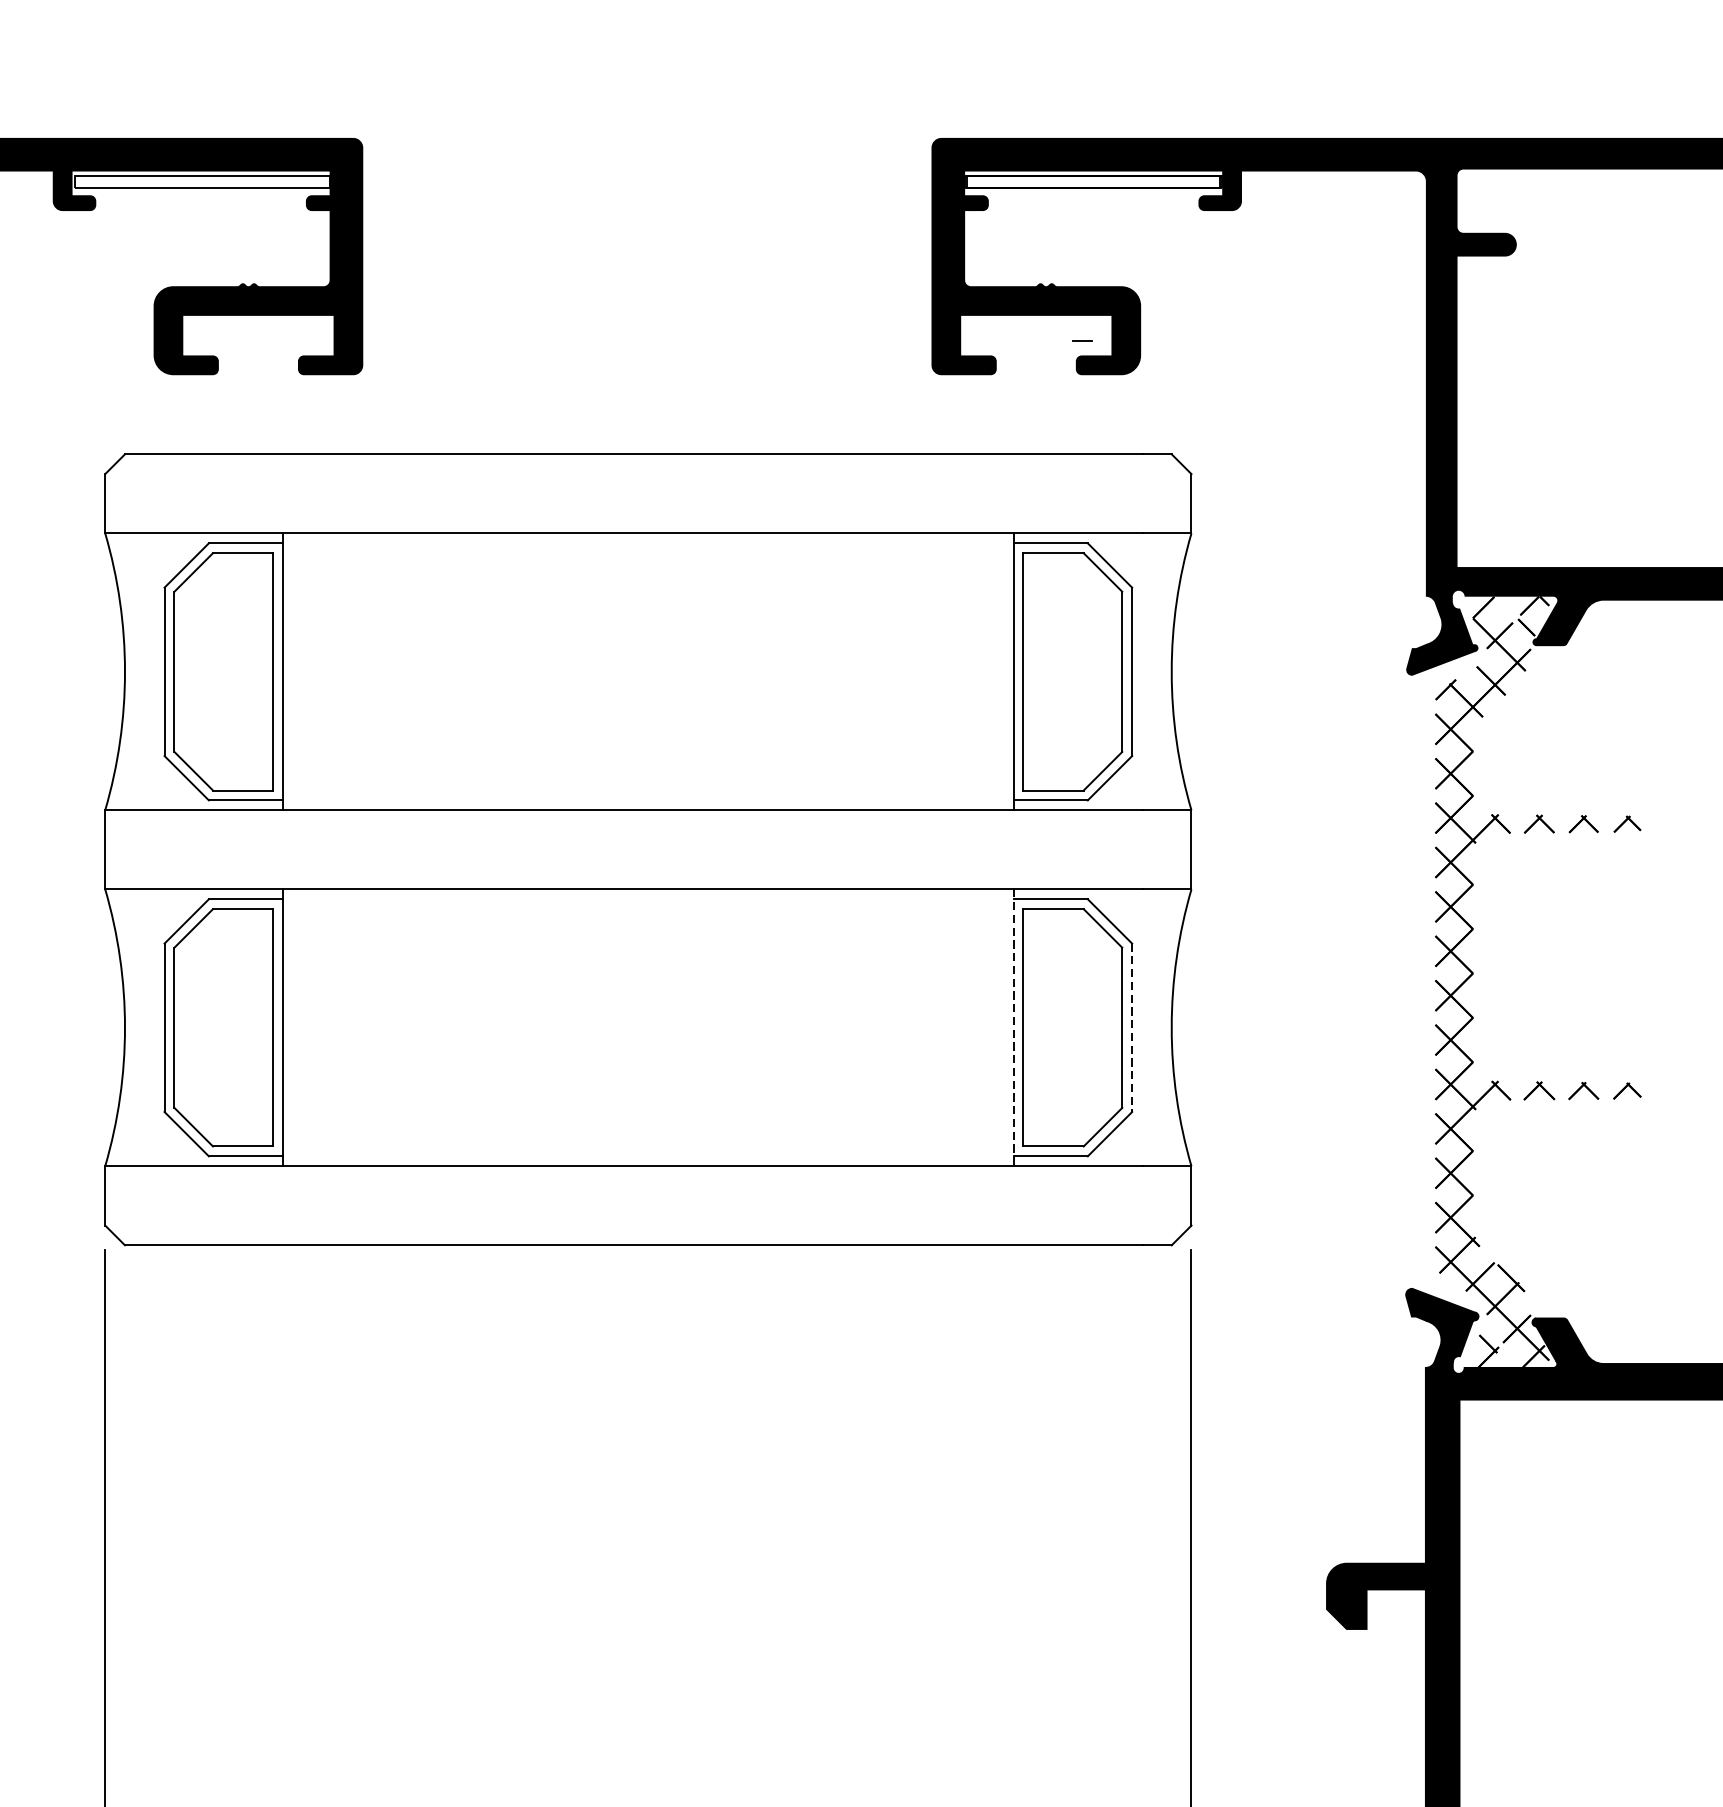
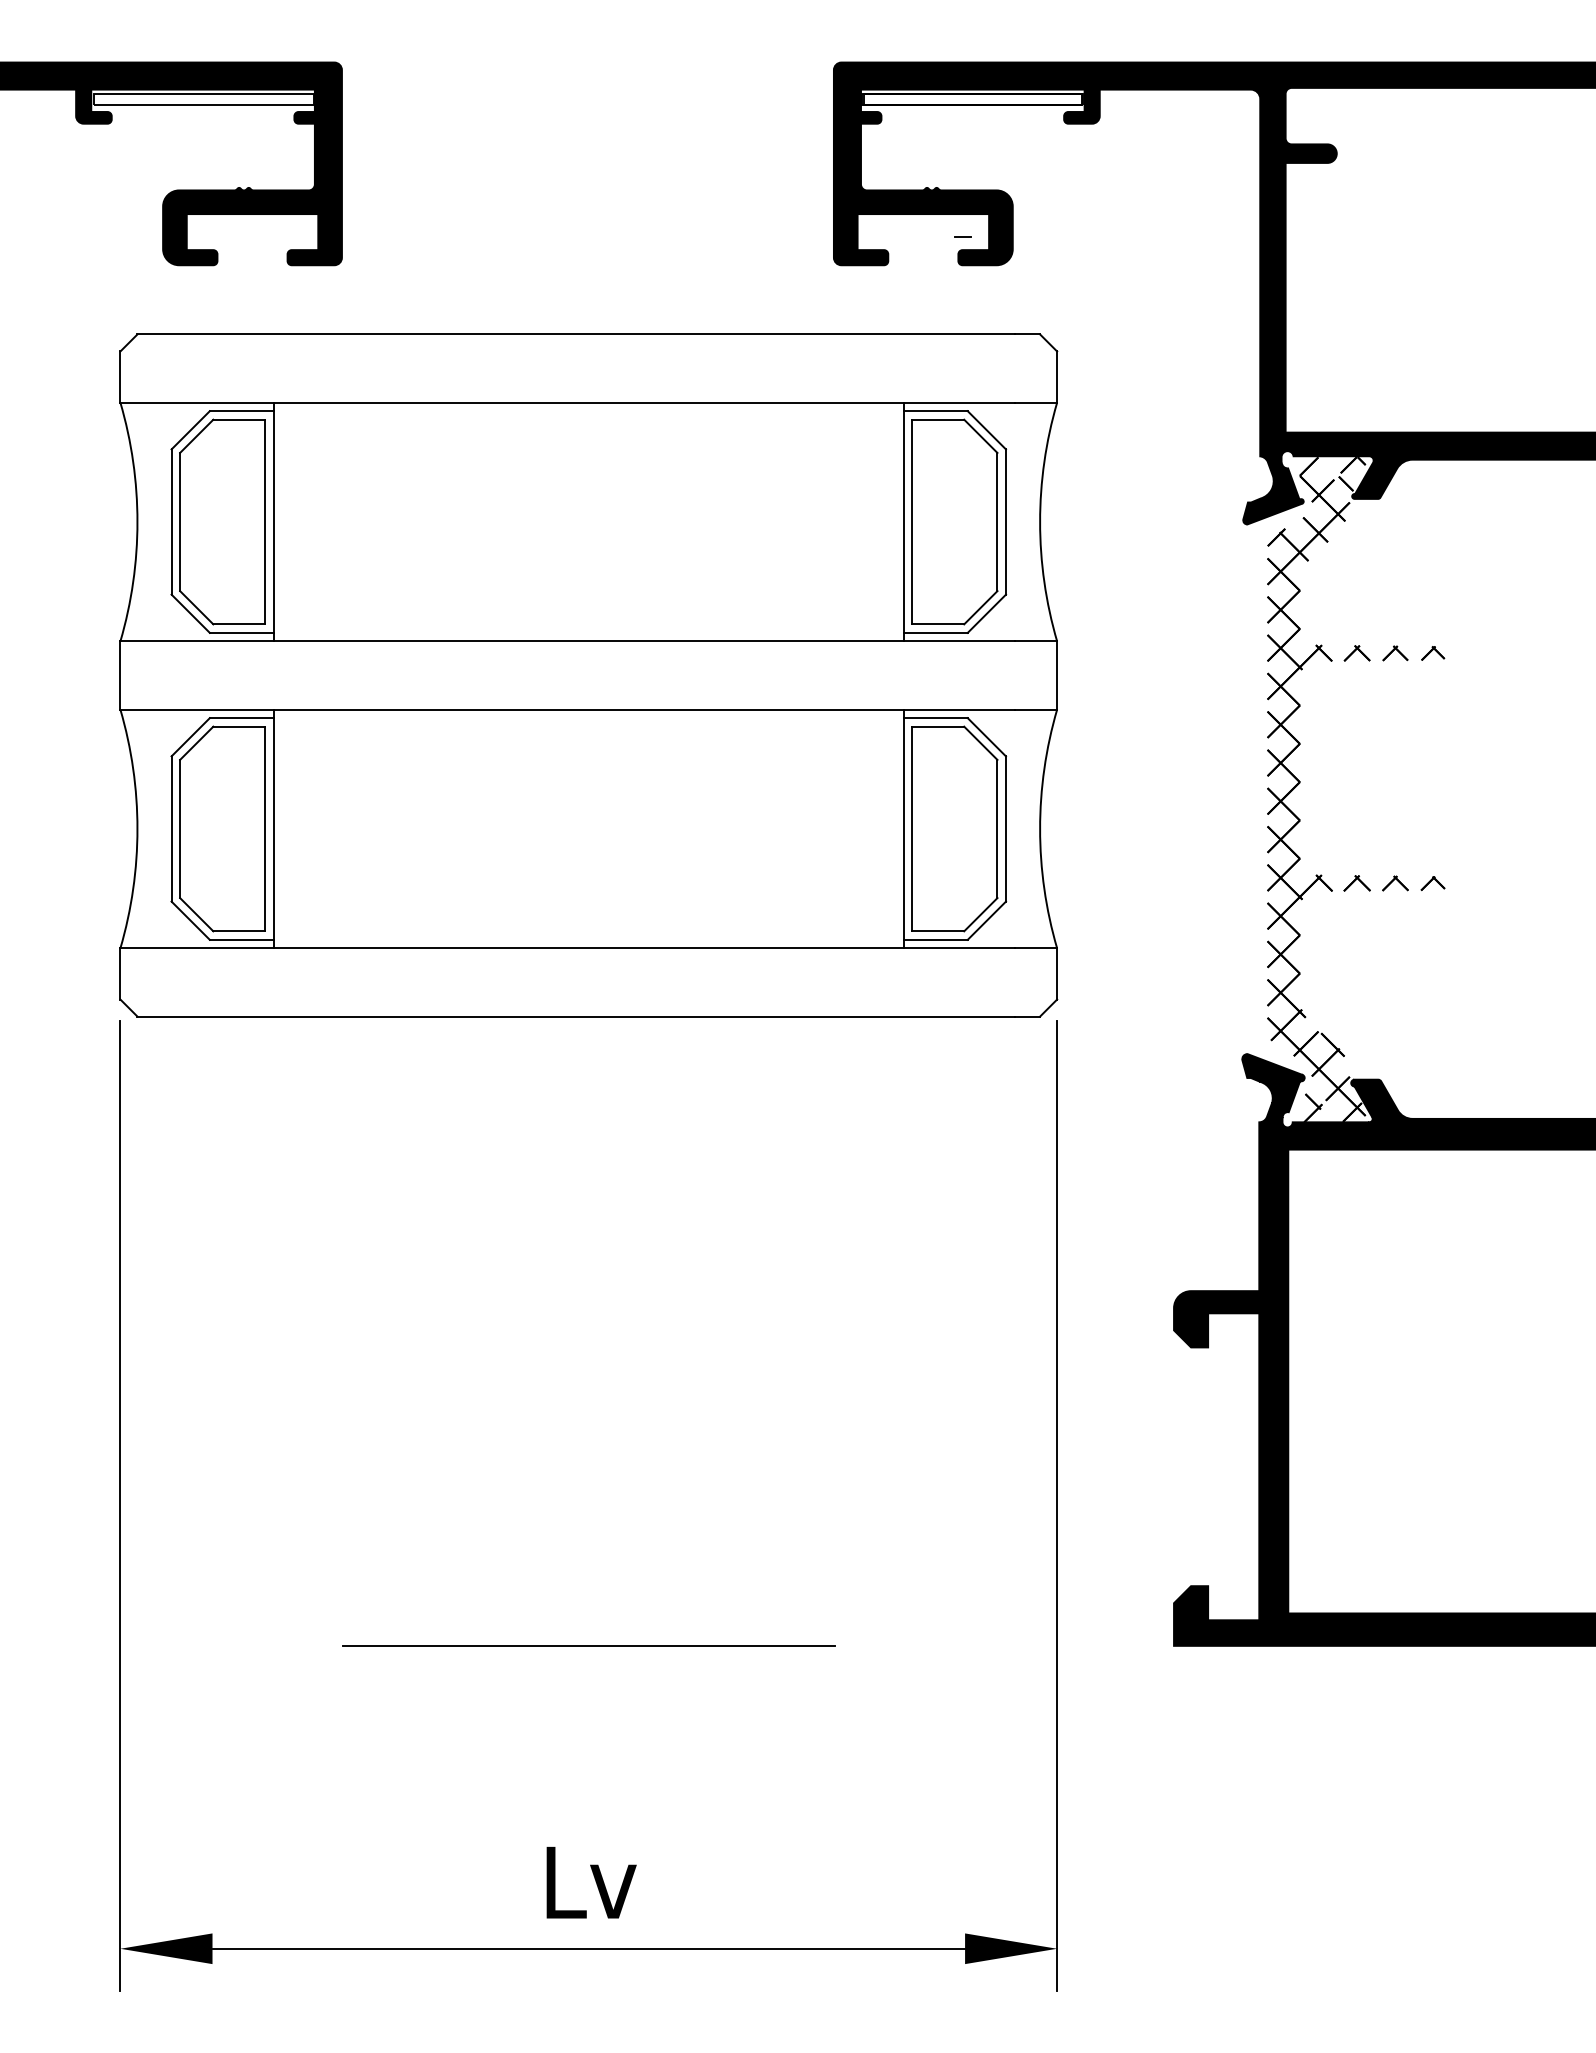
line: (1013, 1028) -> (903, 829), dashed -> solid
line: (1132, 1028) -> (1006, 829), dashed -> solid

